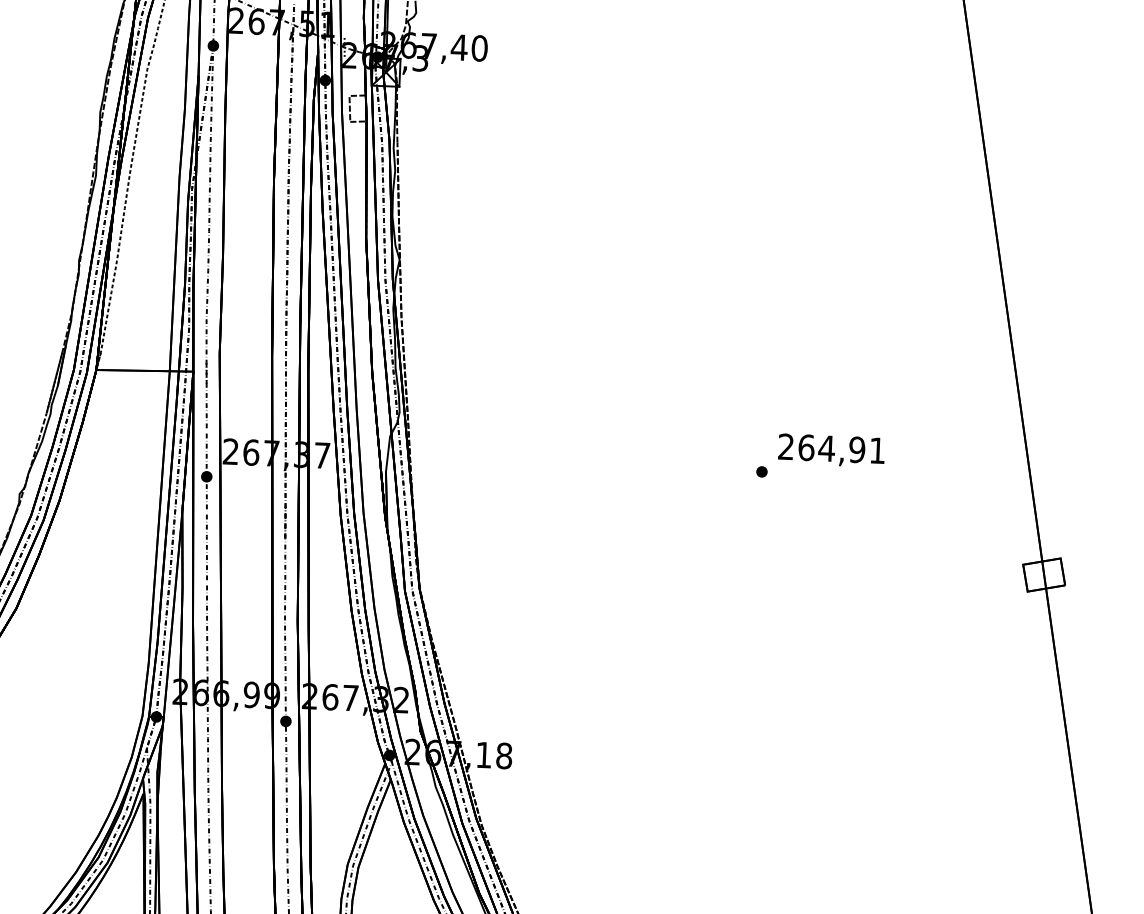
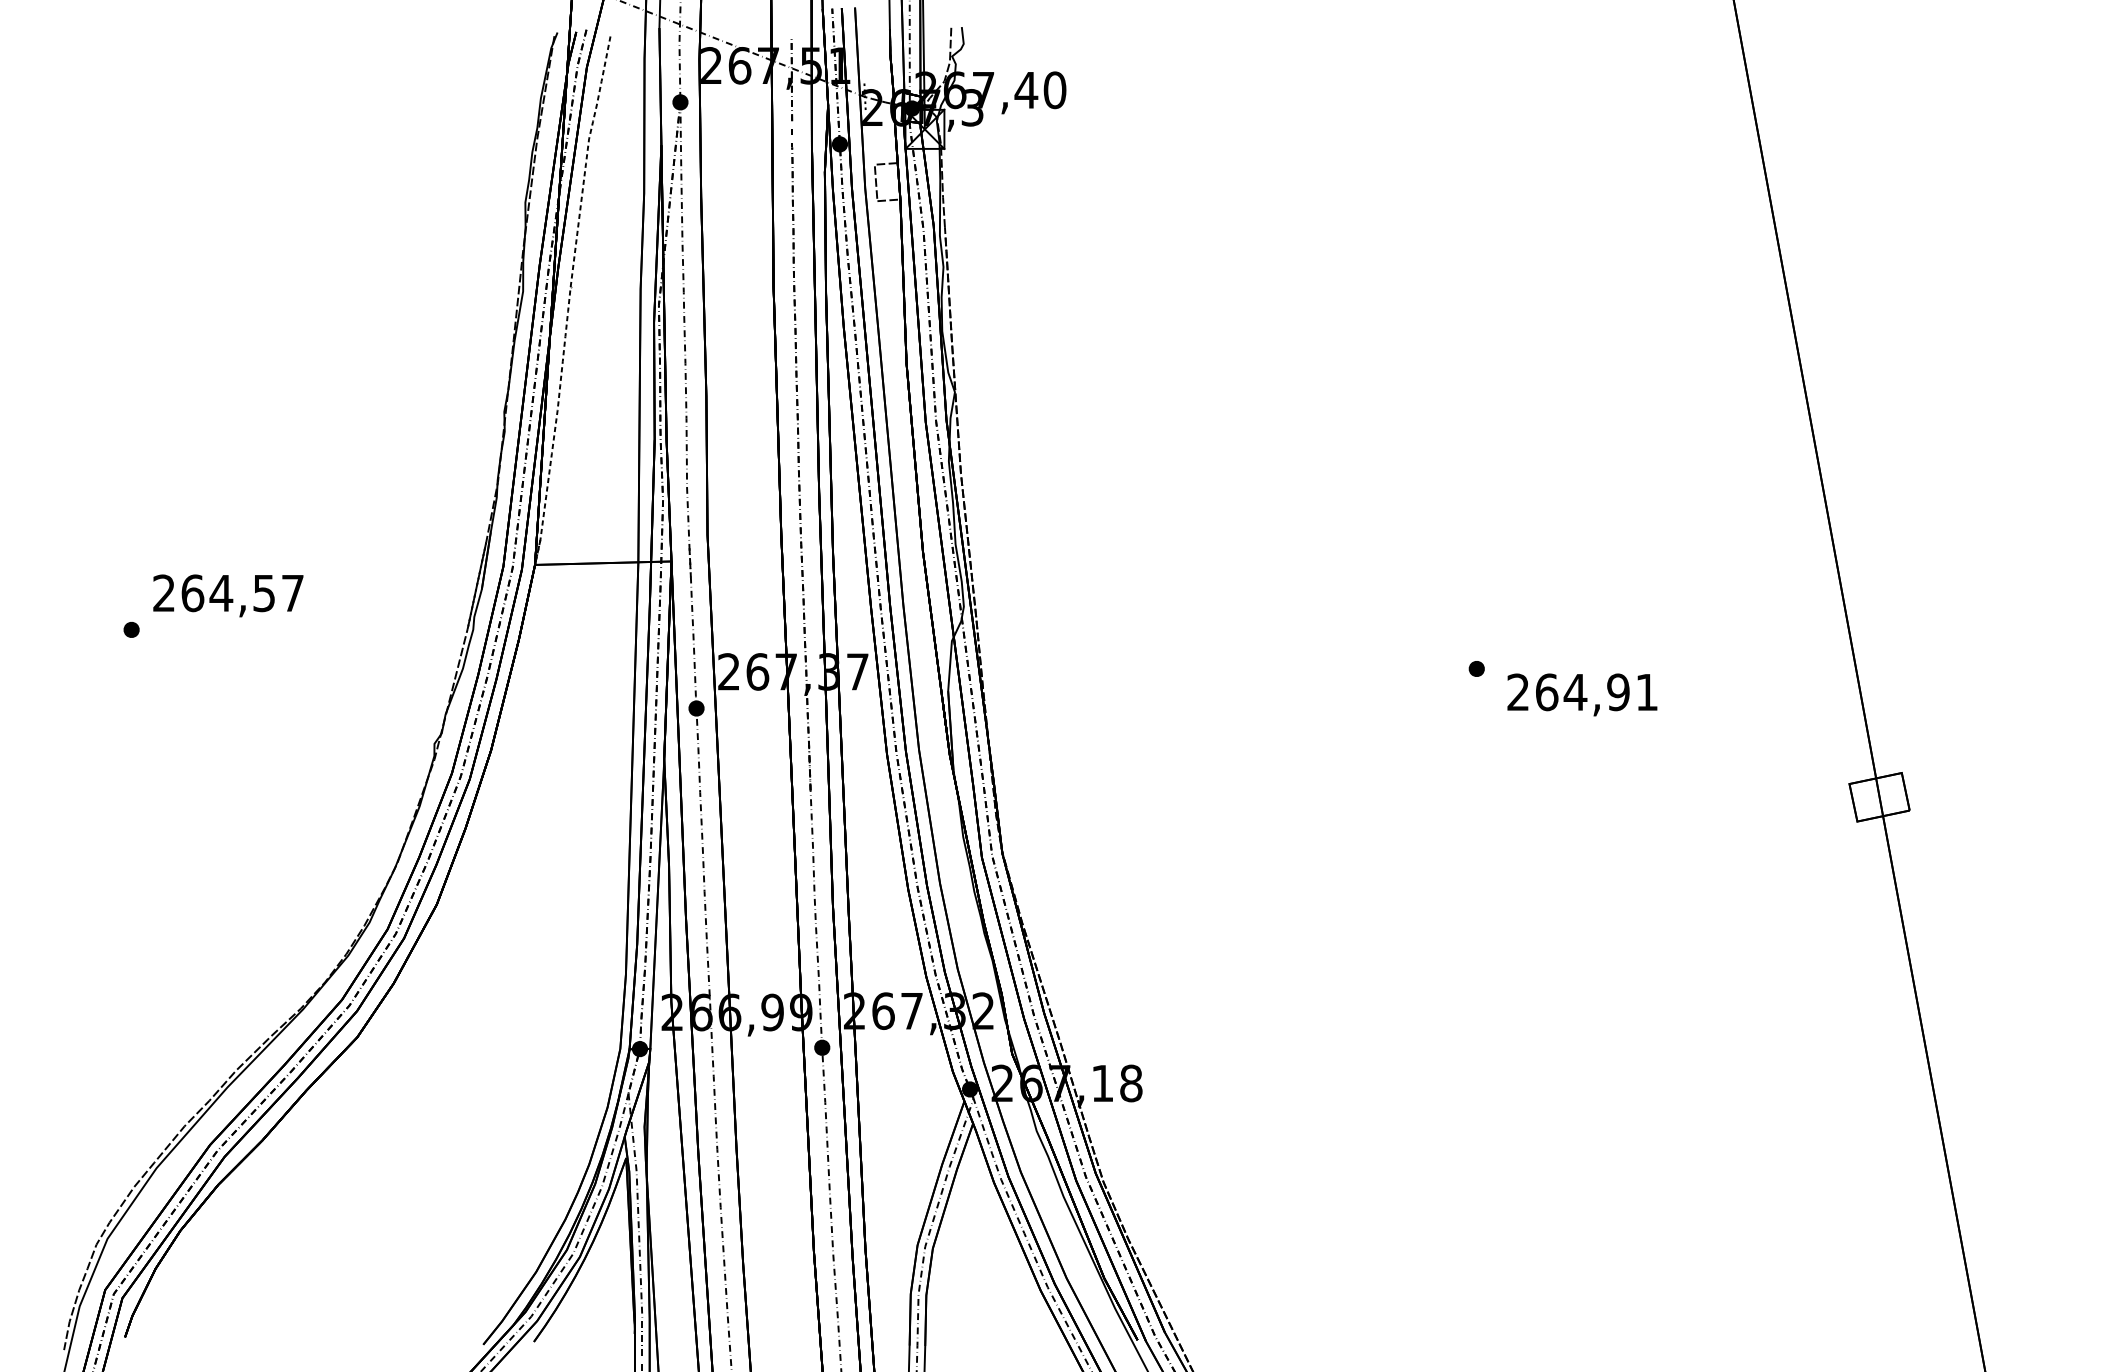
text: (831, 450) -> (1582, 694), moved

